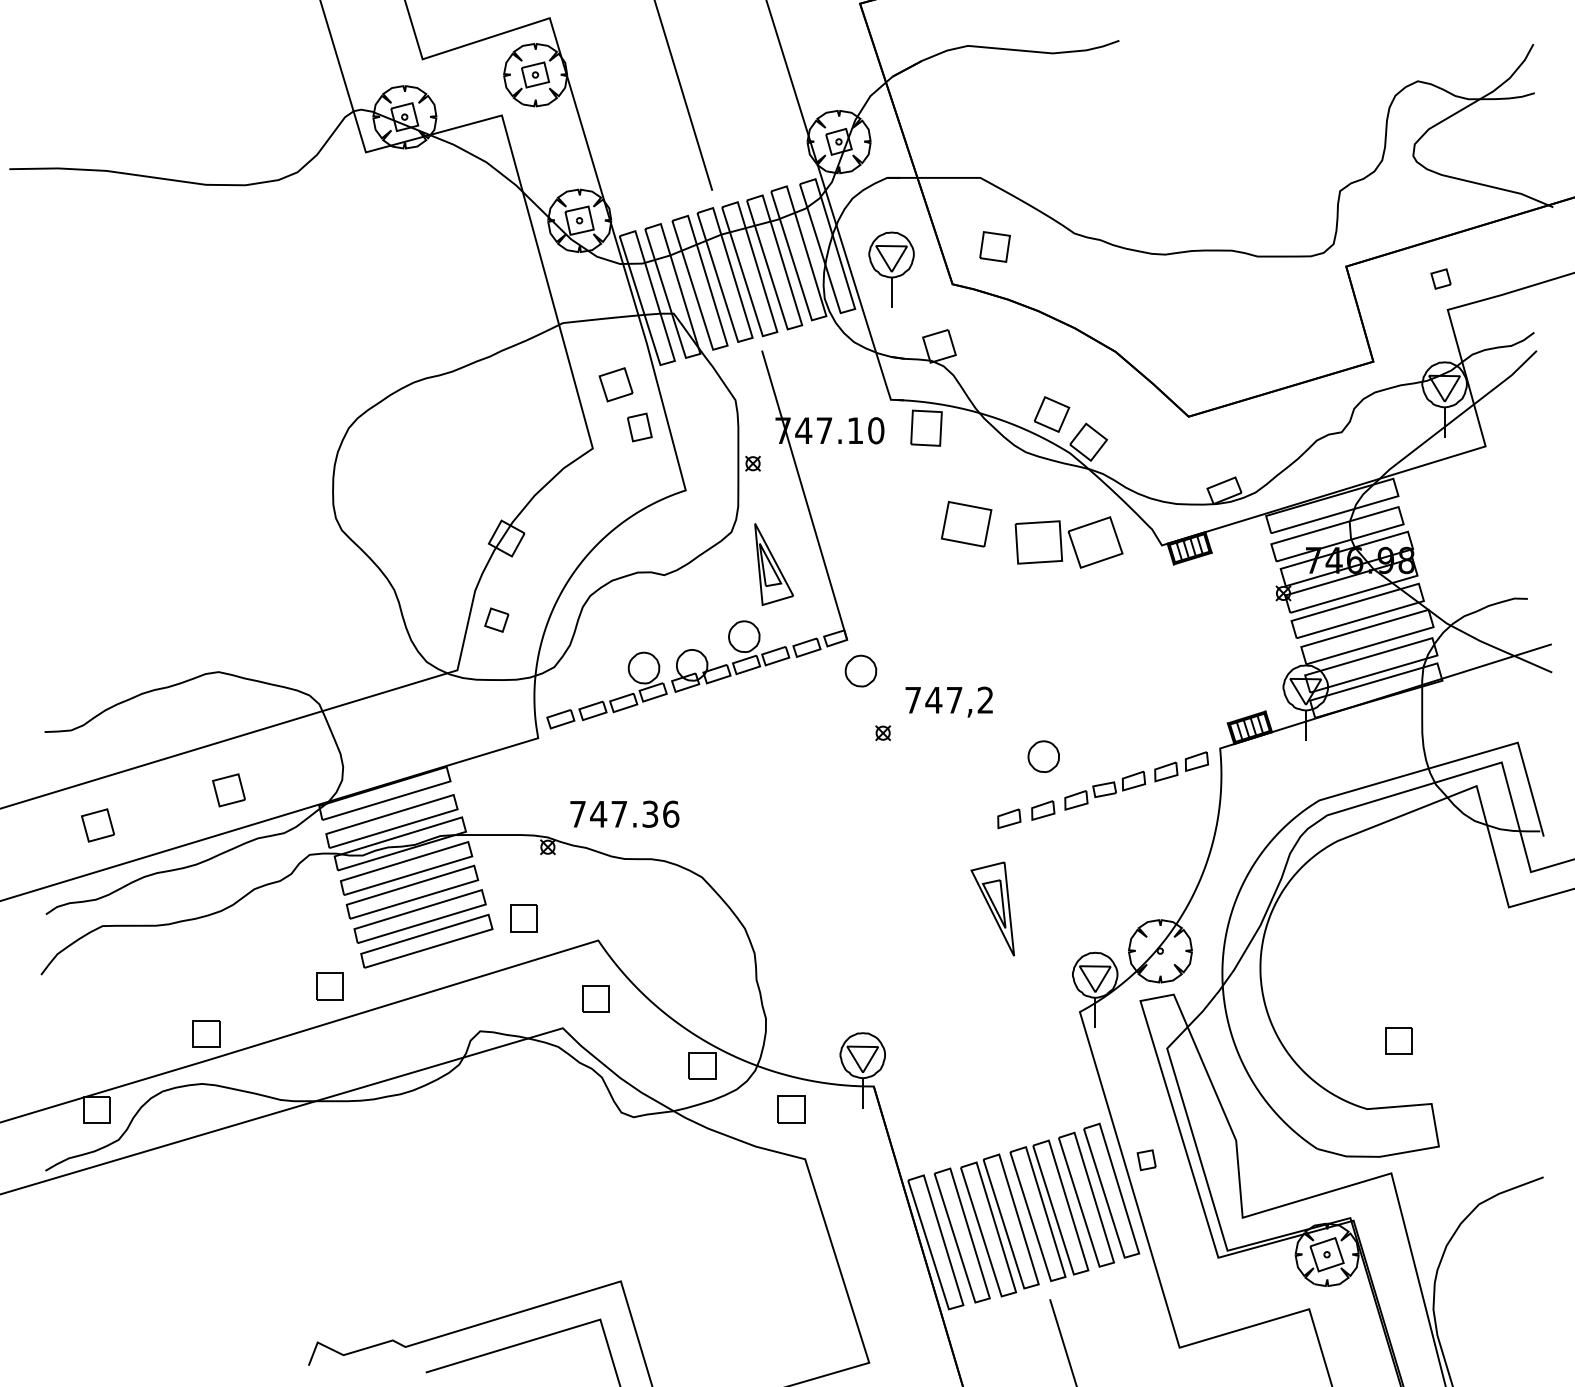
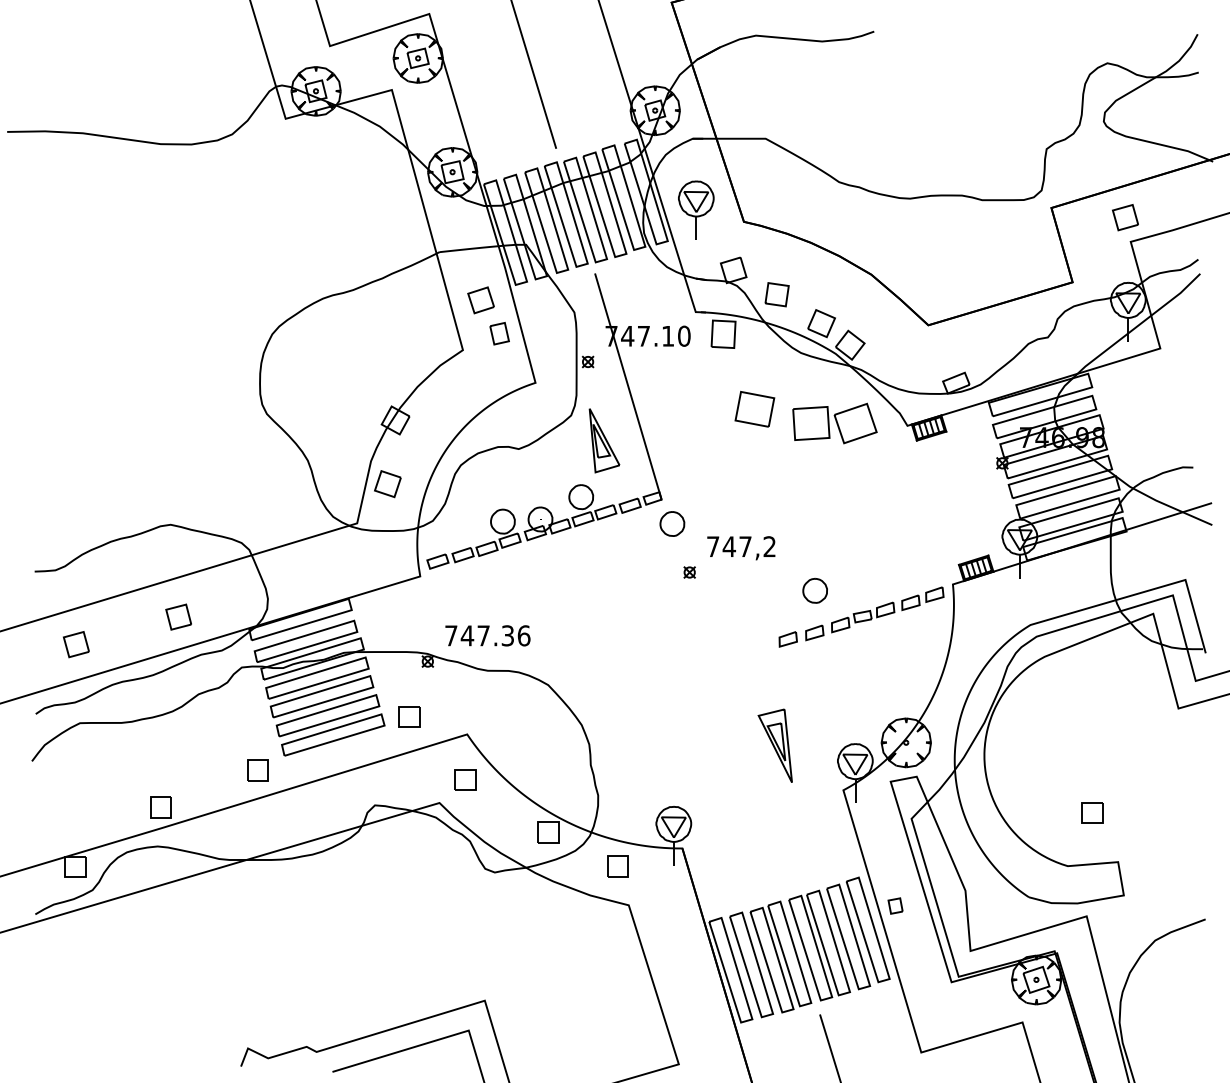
part: (994, 246) -> (776, 294), moved
part: (1441, 278) -> (1125, 217), size x1.67
part: (496, 620) -> (387, 484), size x1.43
part: (991, 908) -> (774, 745), moved

